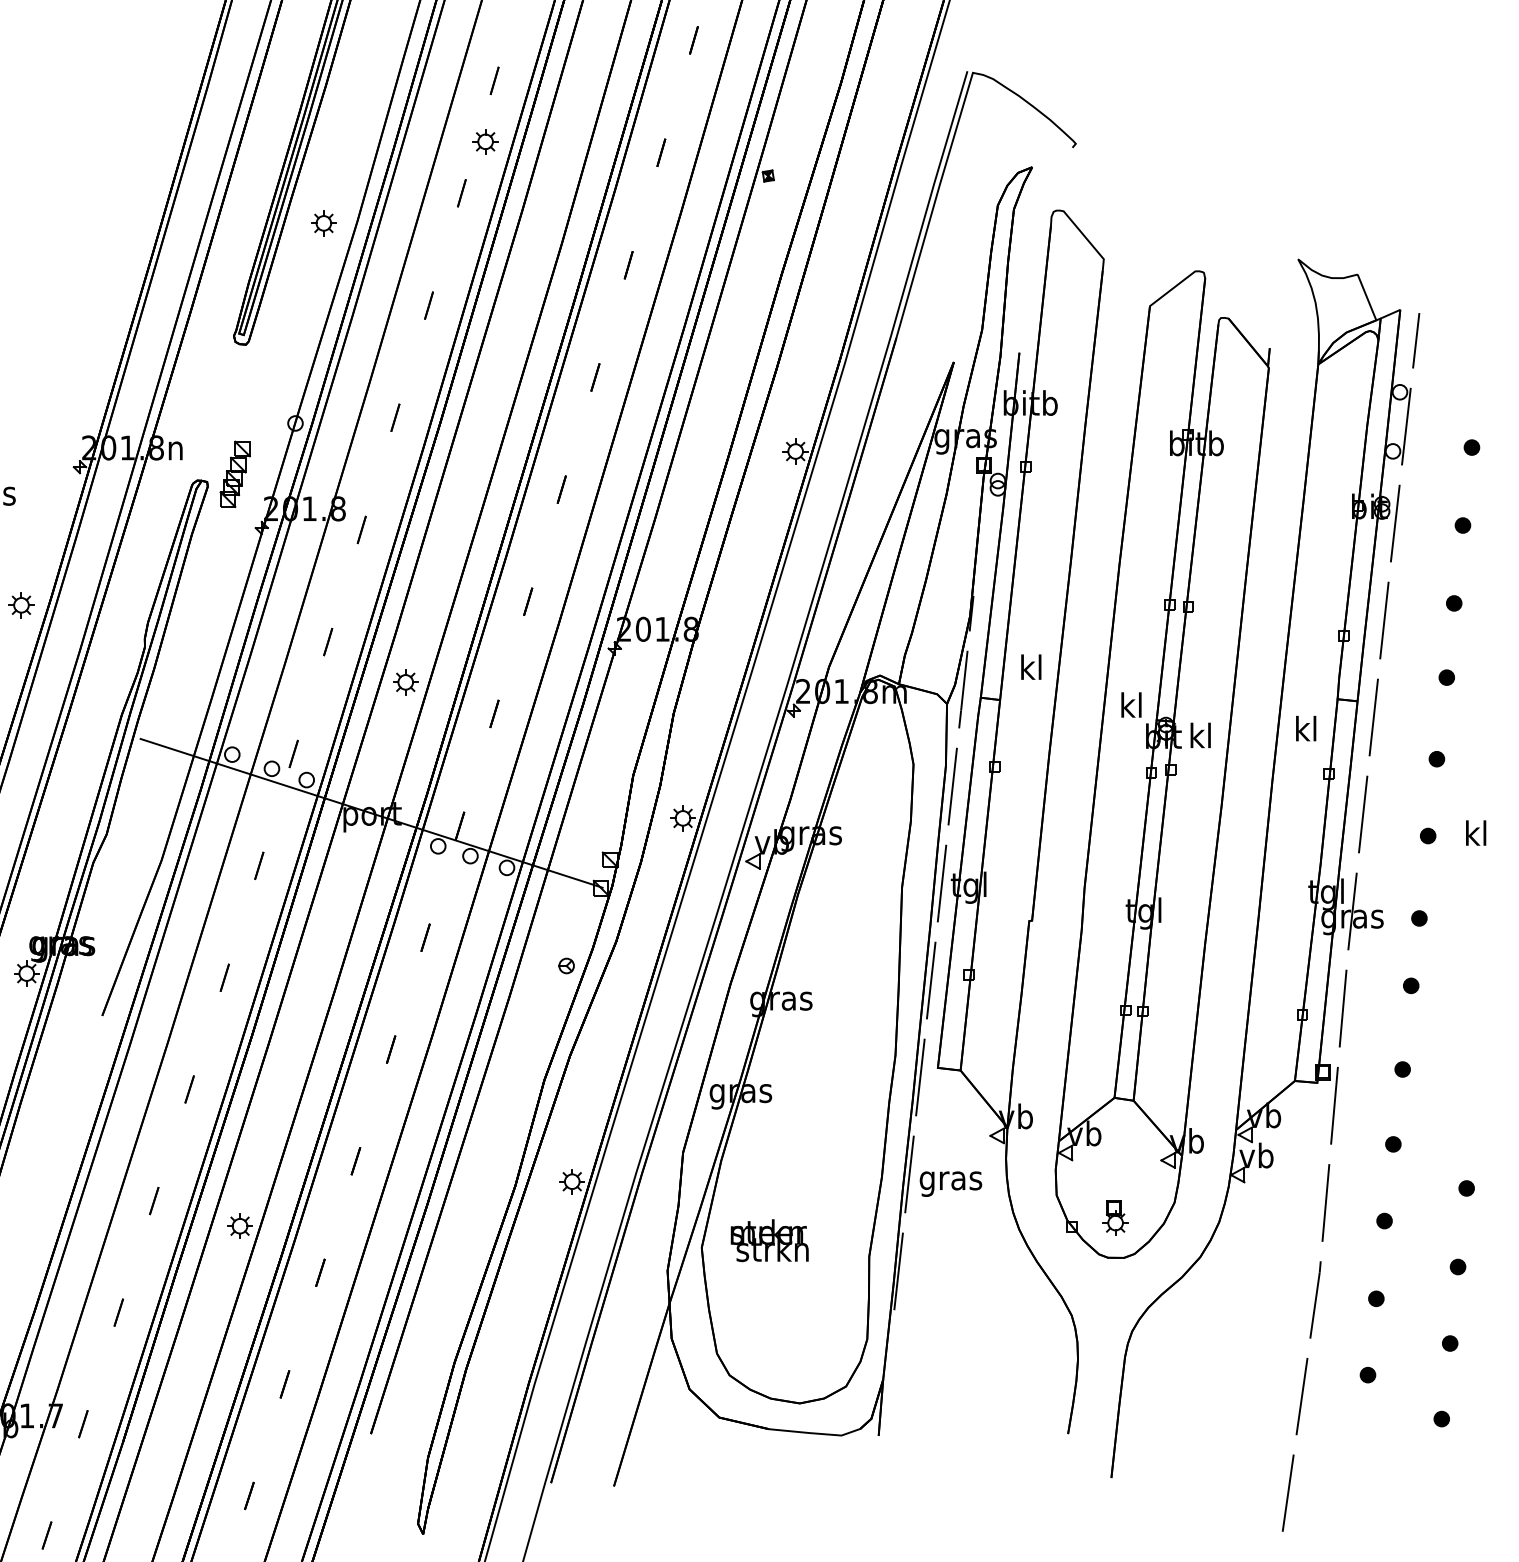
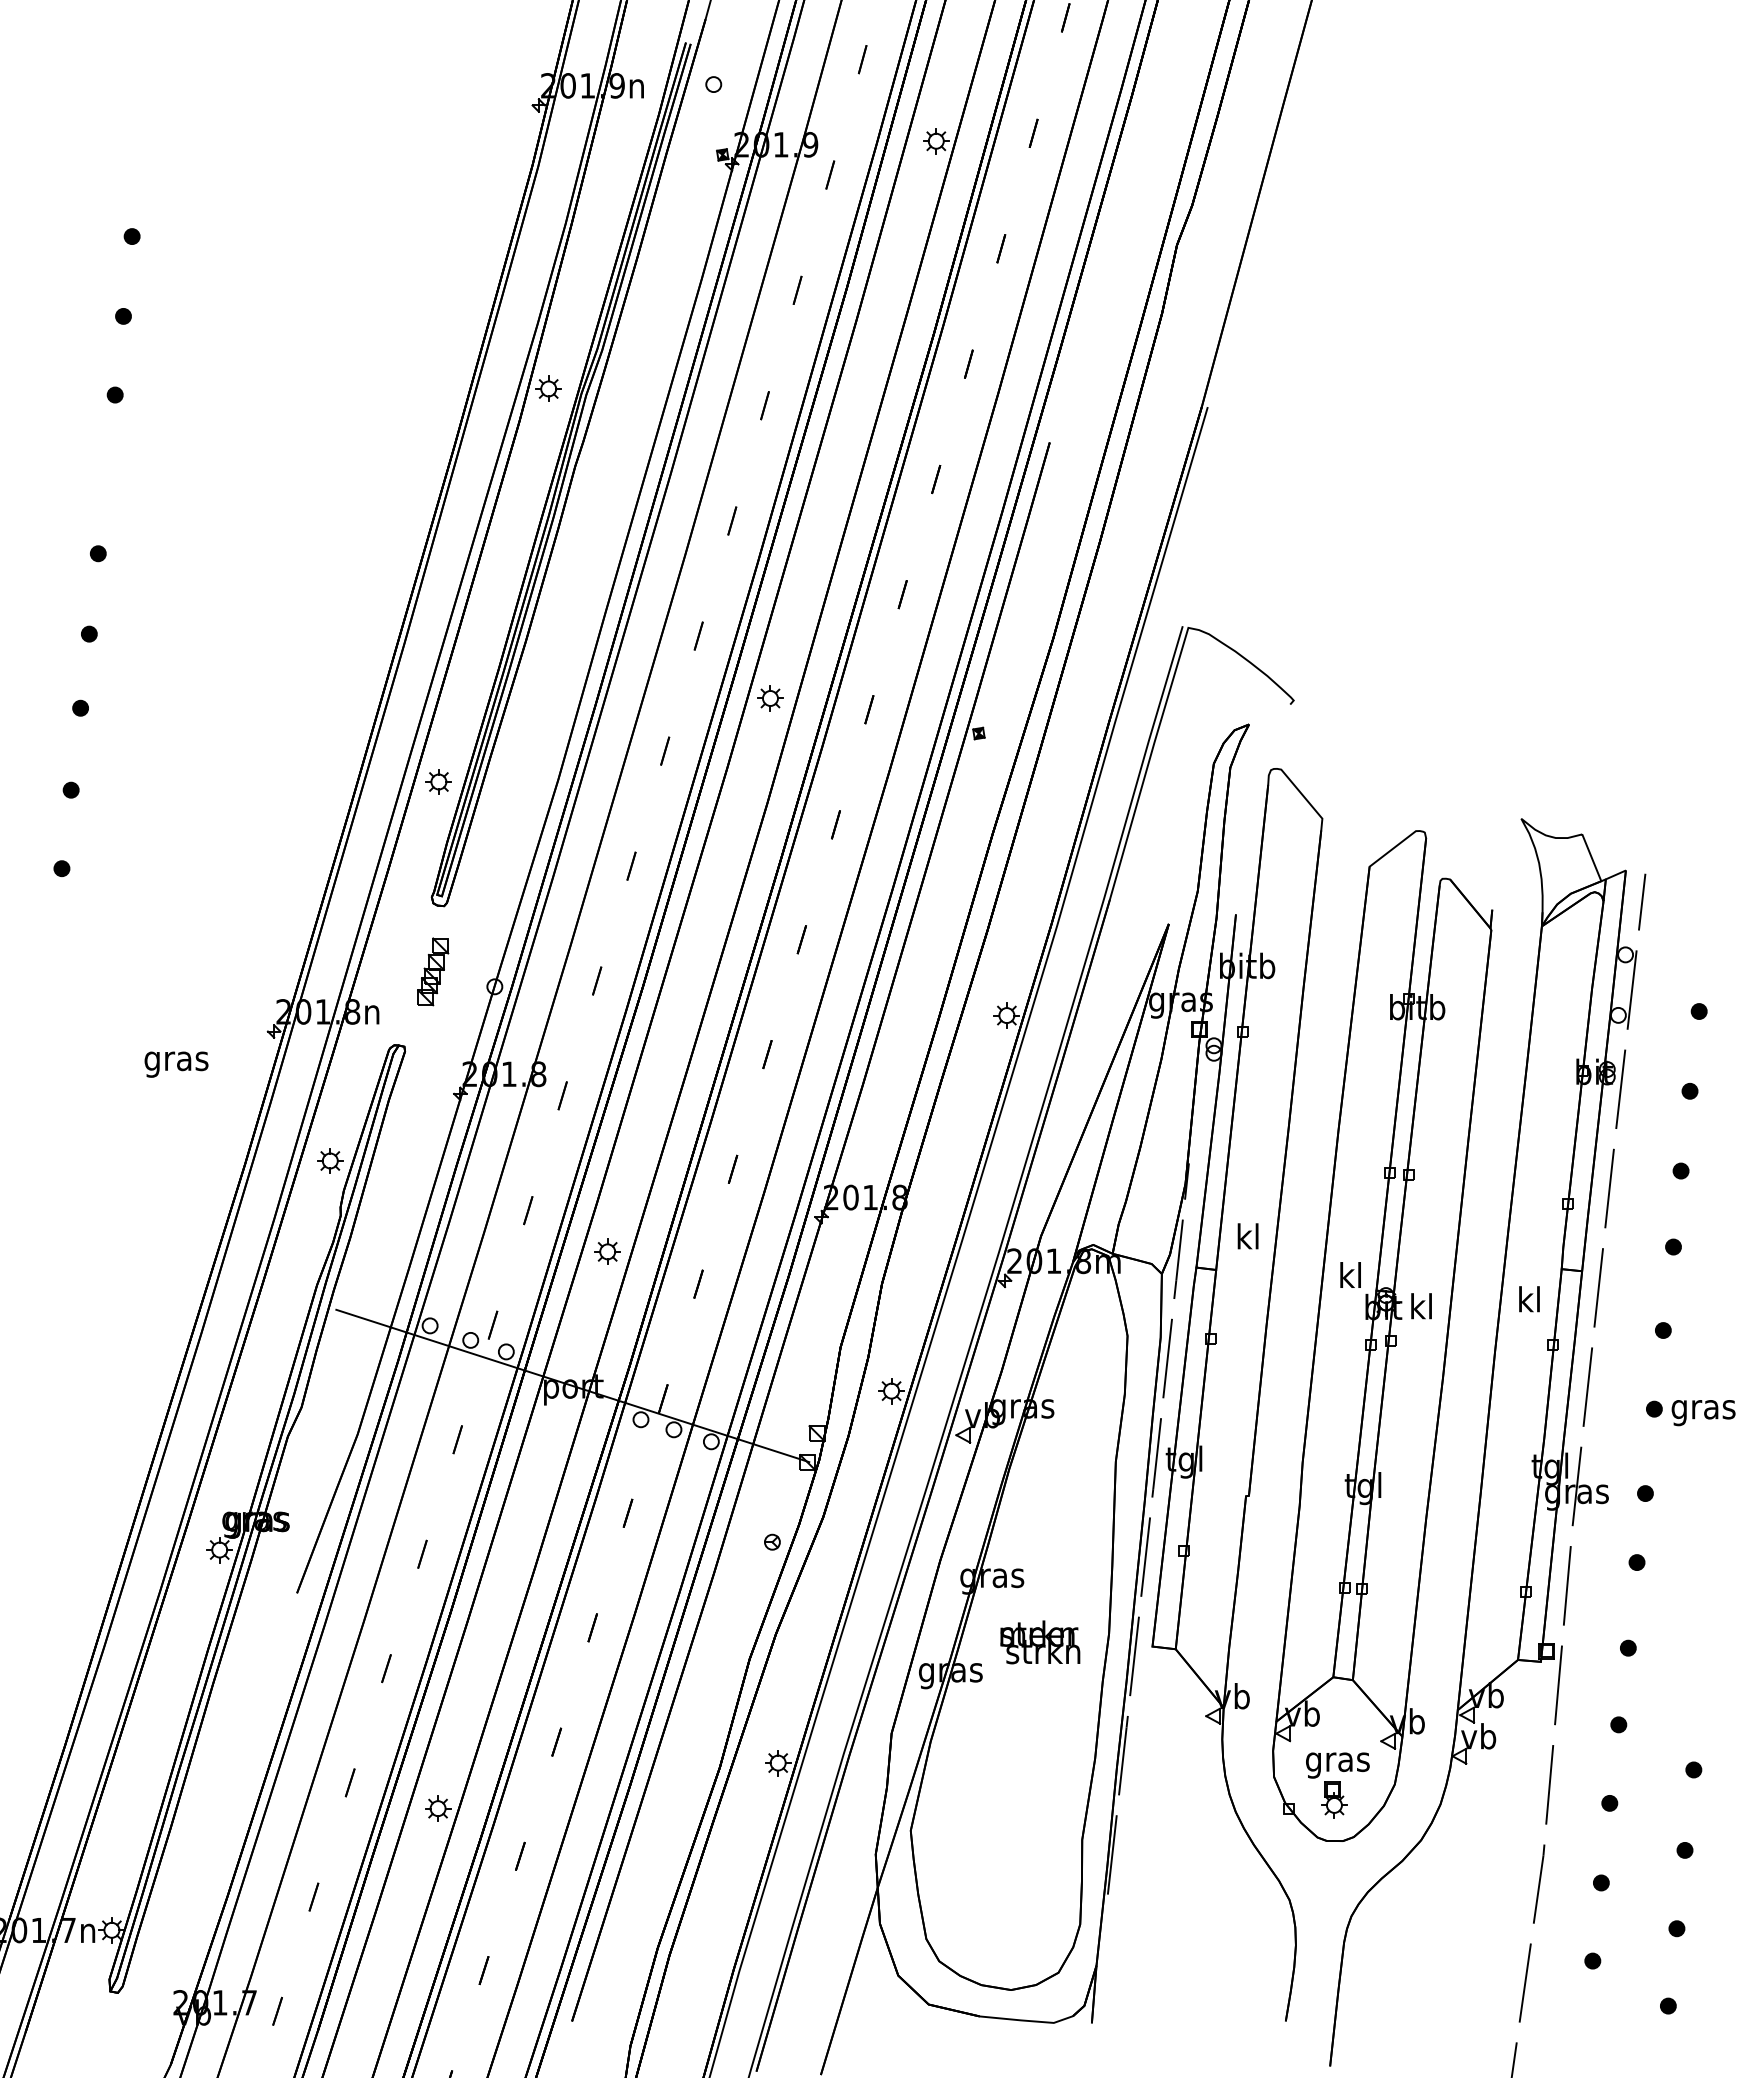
part: (485, 141) -> (770, 698), moved
part: (323, 222) -> (438, 781), moved
part: (235, 473) -> (433, 971), moved
part: (21, 604) -> (330, 1160), moved
text: (1476, 836) -> (1703, 1409), kl -> gras
text: (950, 1184) -> (1337, 1765), moved
text: (769, 1240) -> (1040, 1642), moved

